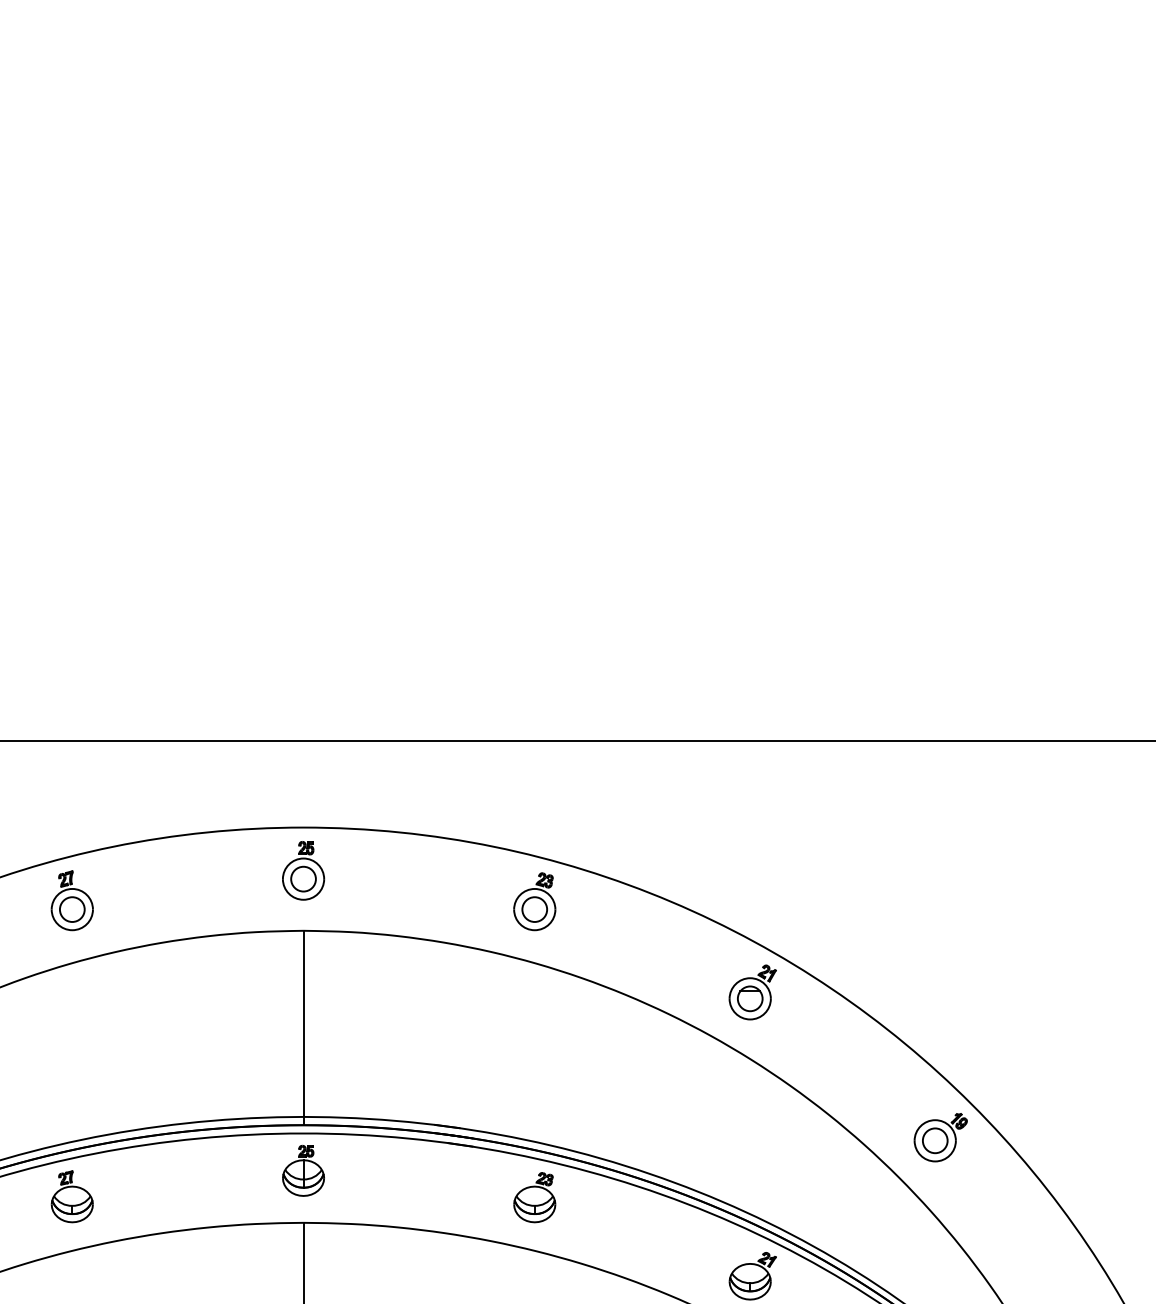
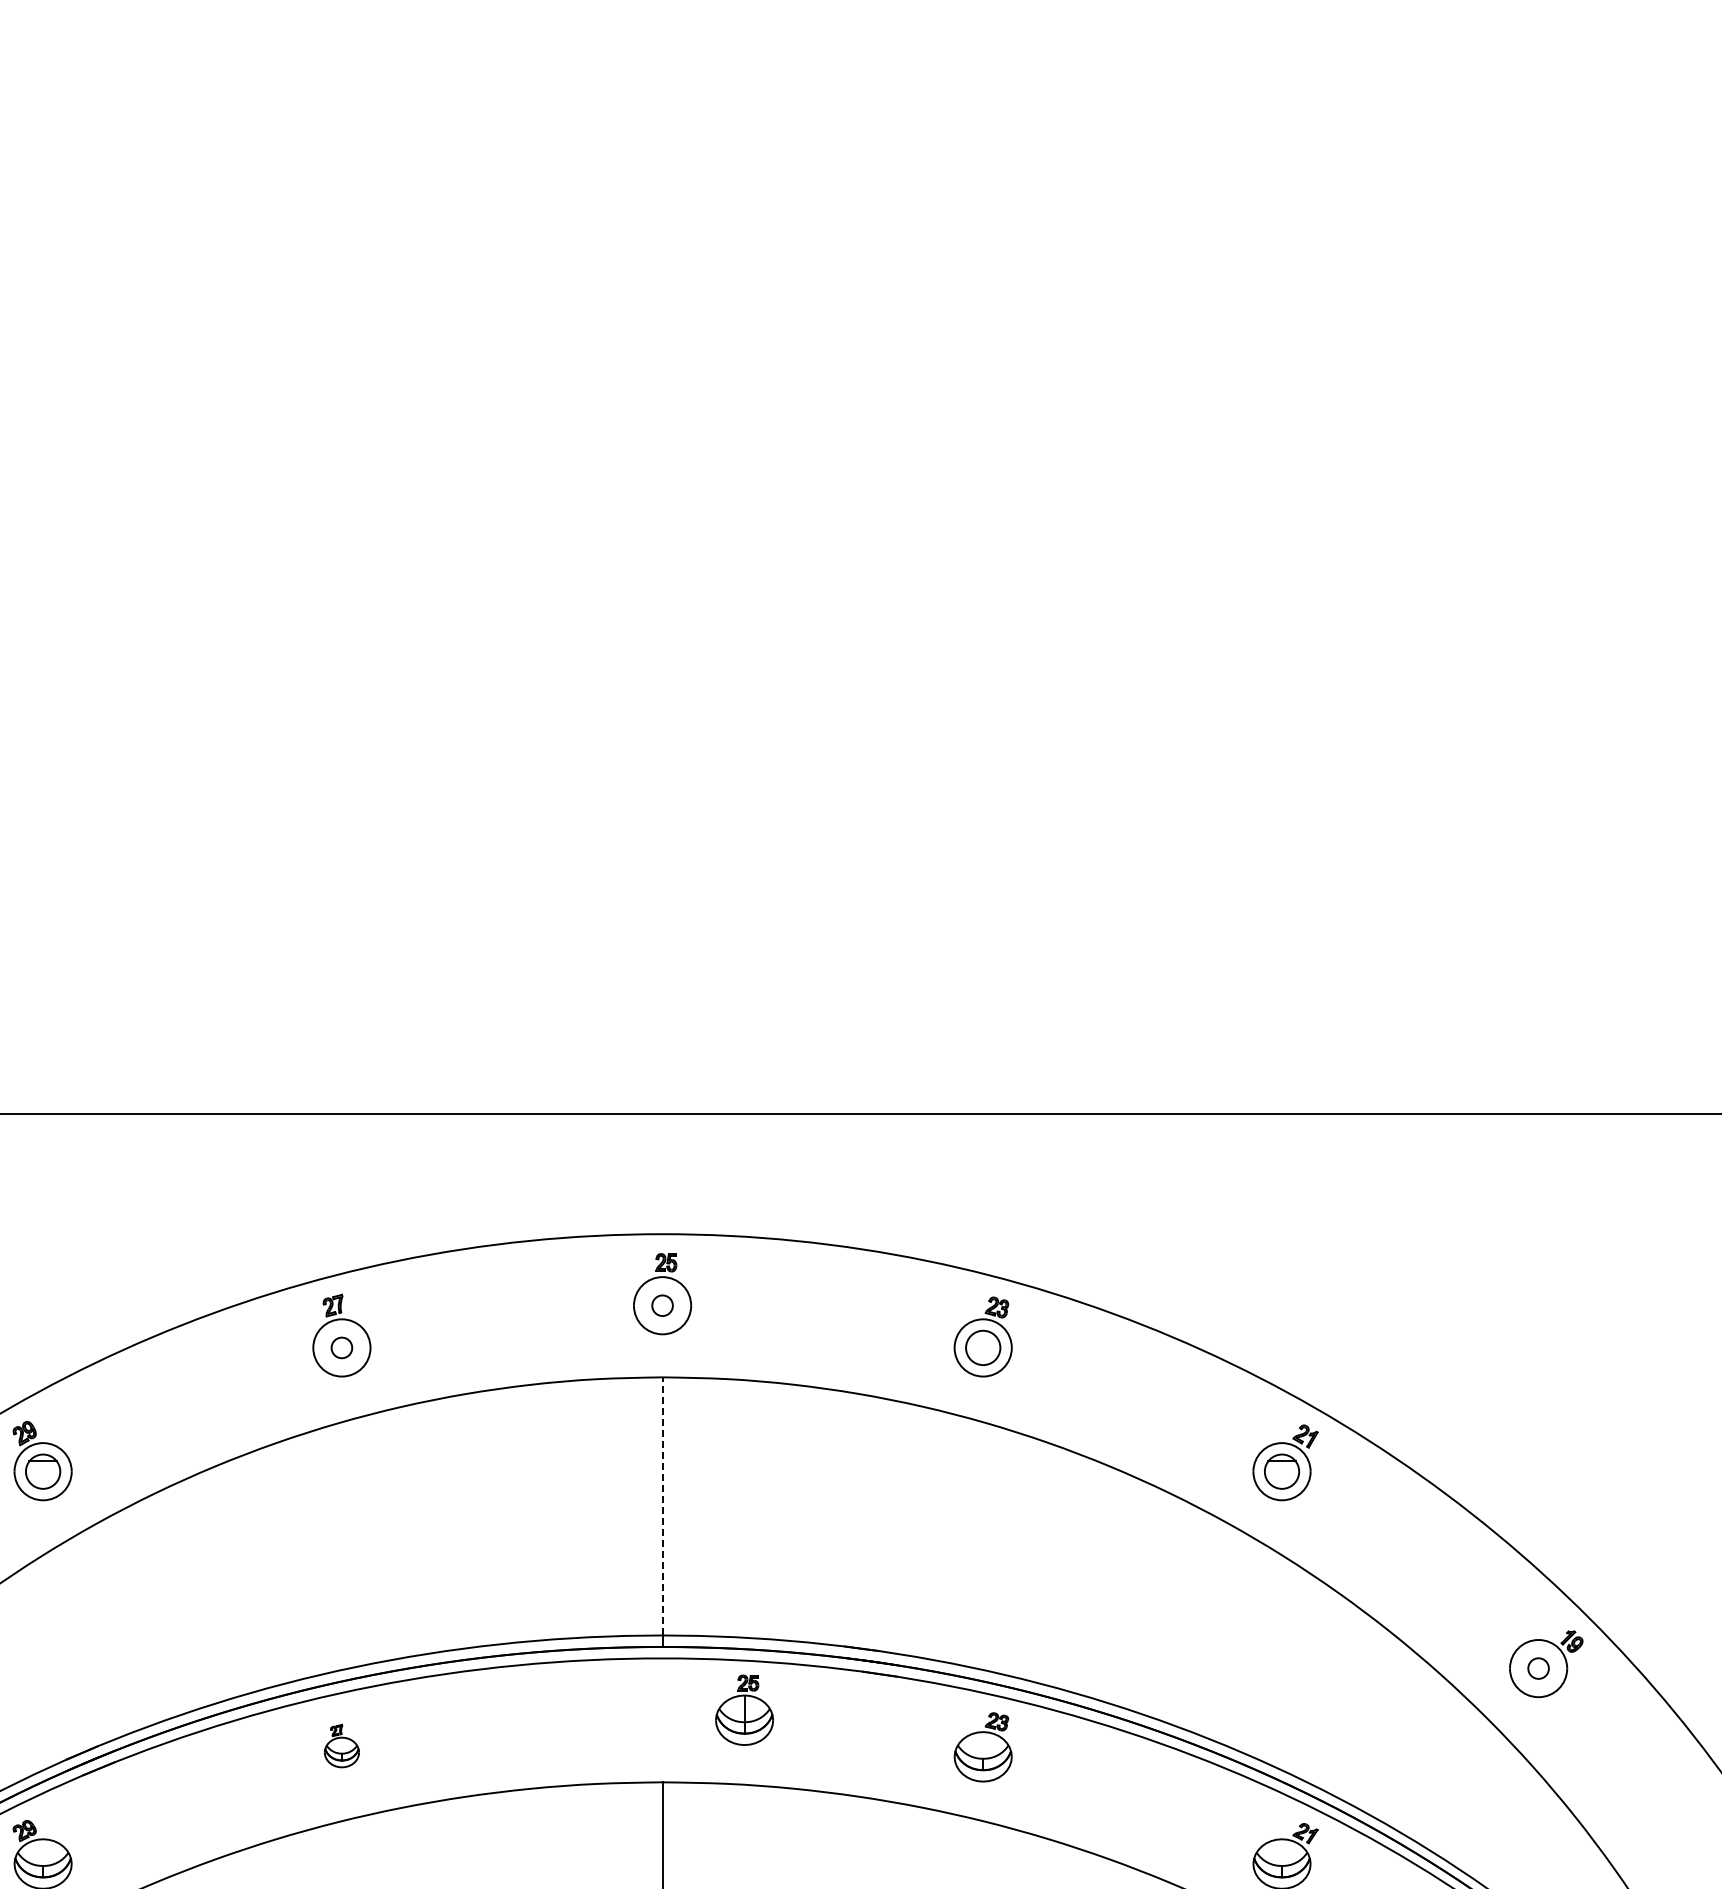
circle: (303, 878) -> (662, 1305), size x0.6
circle: (72, 909) -> (341, 1347), size x0.6
line: (303, 1023) -> (662, 1505), solid -> dashed
circle: (935, 1140) -> (1538, 1668), size x0.6
part: (303, 1170) -> (744, 1709), moved
part: (72, 1196) -> (341, 1745), size x0.6

